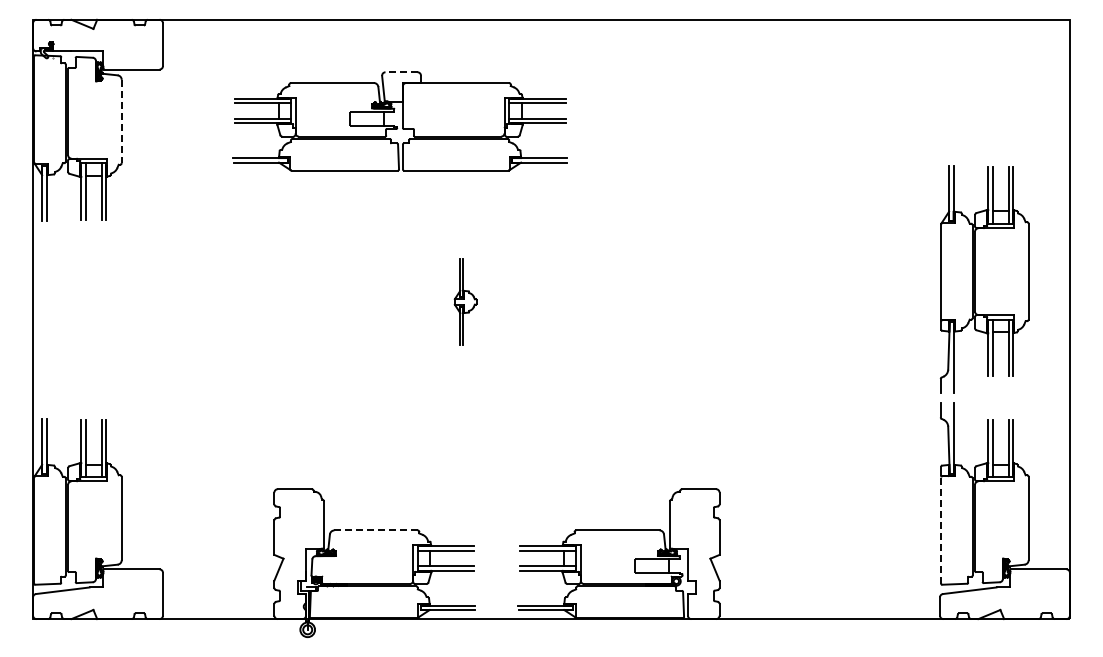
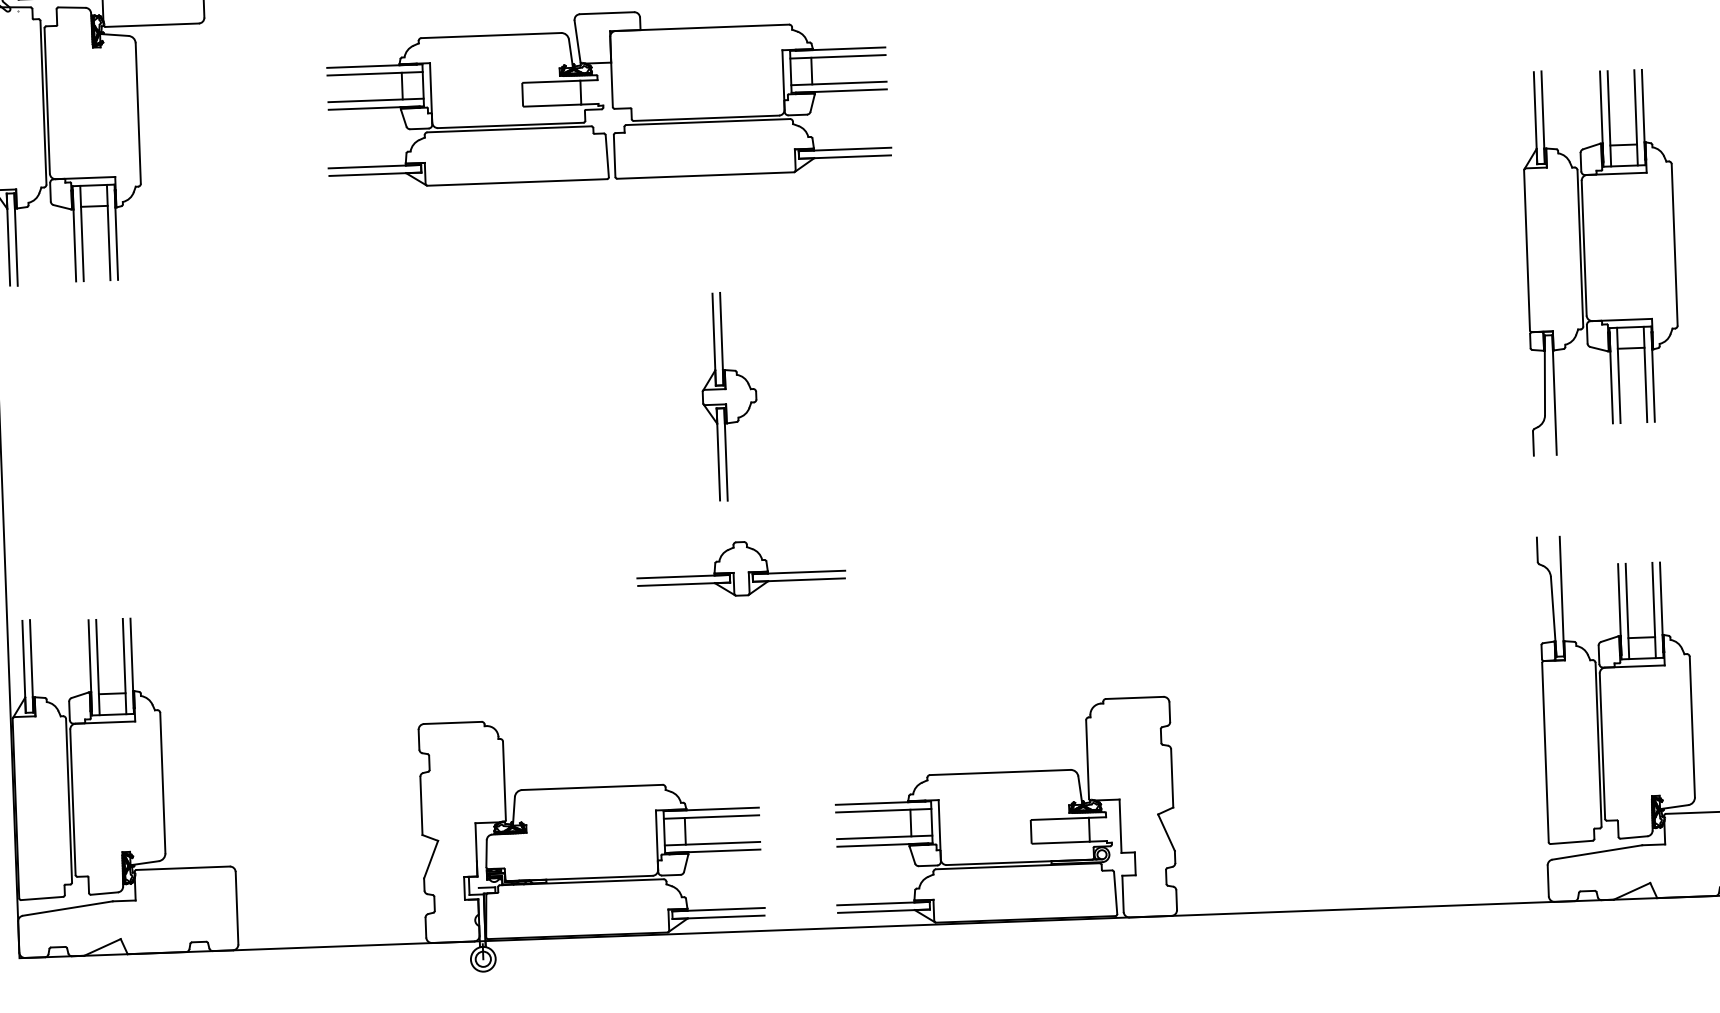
line: (401, 72) -> (607, 13), dashed -> solid
line: (121, 121) -> (137, 113), dashed -> solid
part: (984, 279) -> (1600, 260), moved
part: (465, 301) -> (729, 395), size x1.43
part: (468, 403) -> (740, 567), added
line: (941, 529) -> (1545, 750), dashed -> solid
line: (376, 530) -> (593, 787), dashed -> solid

